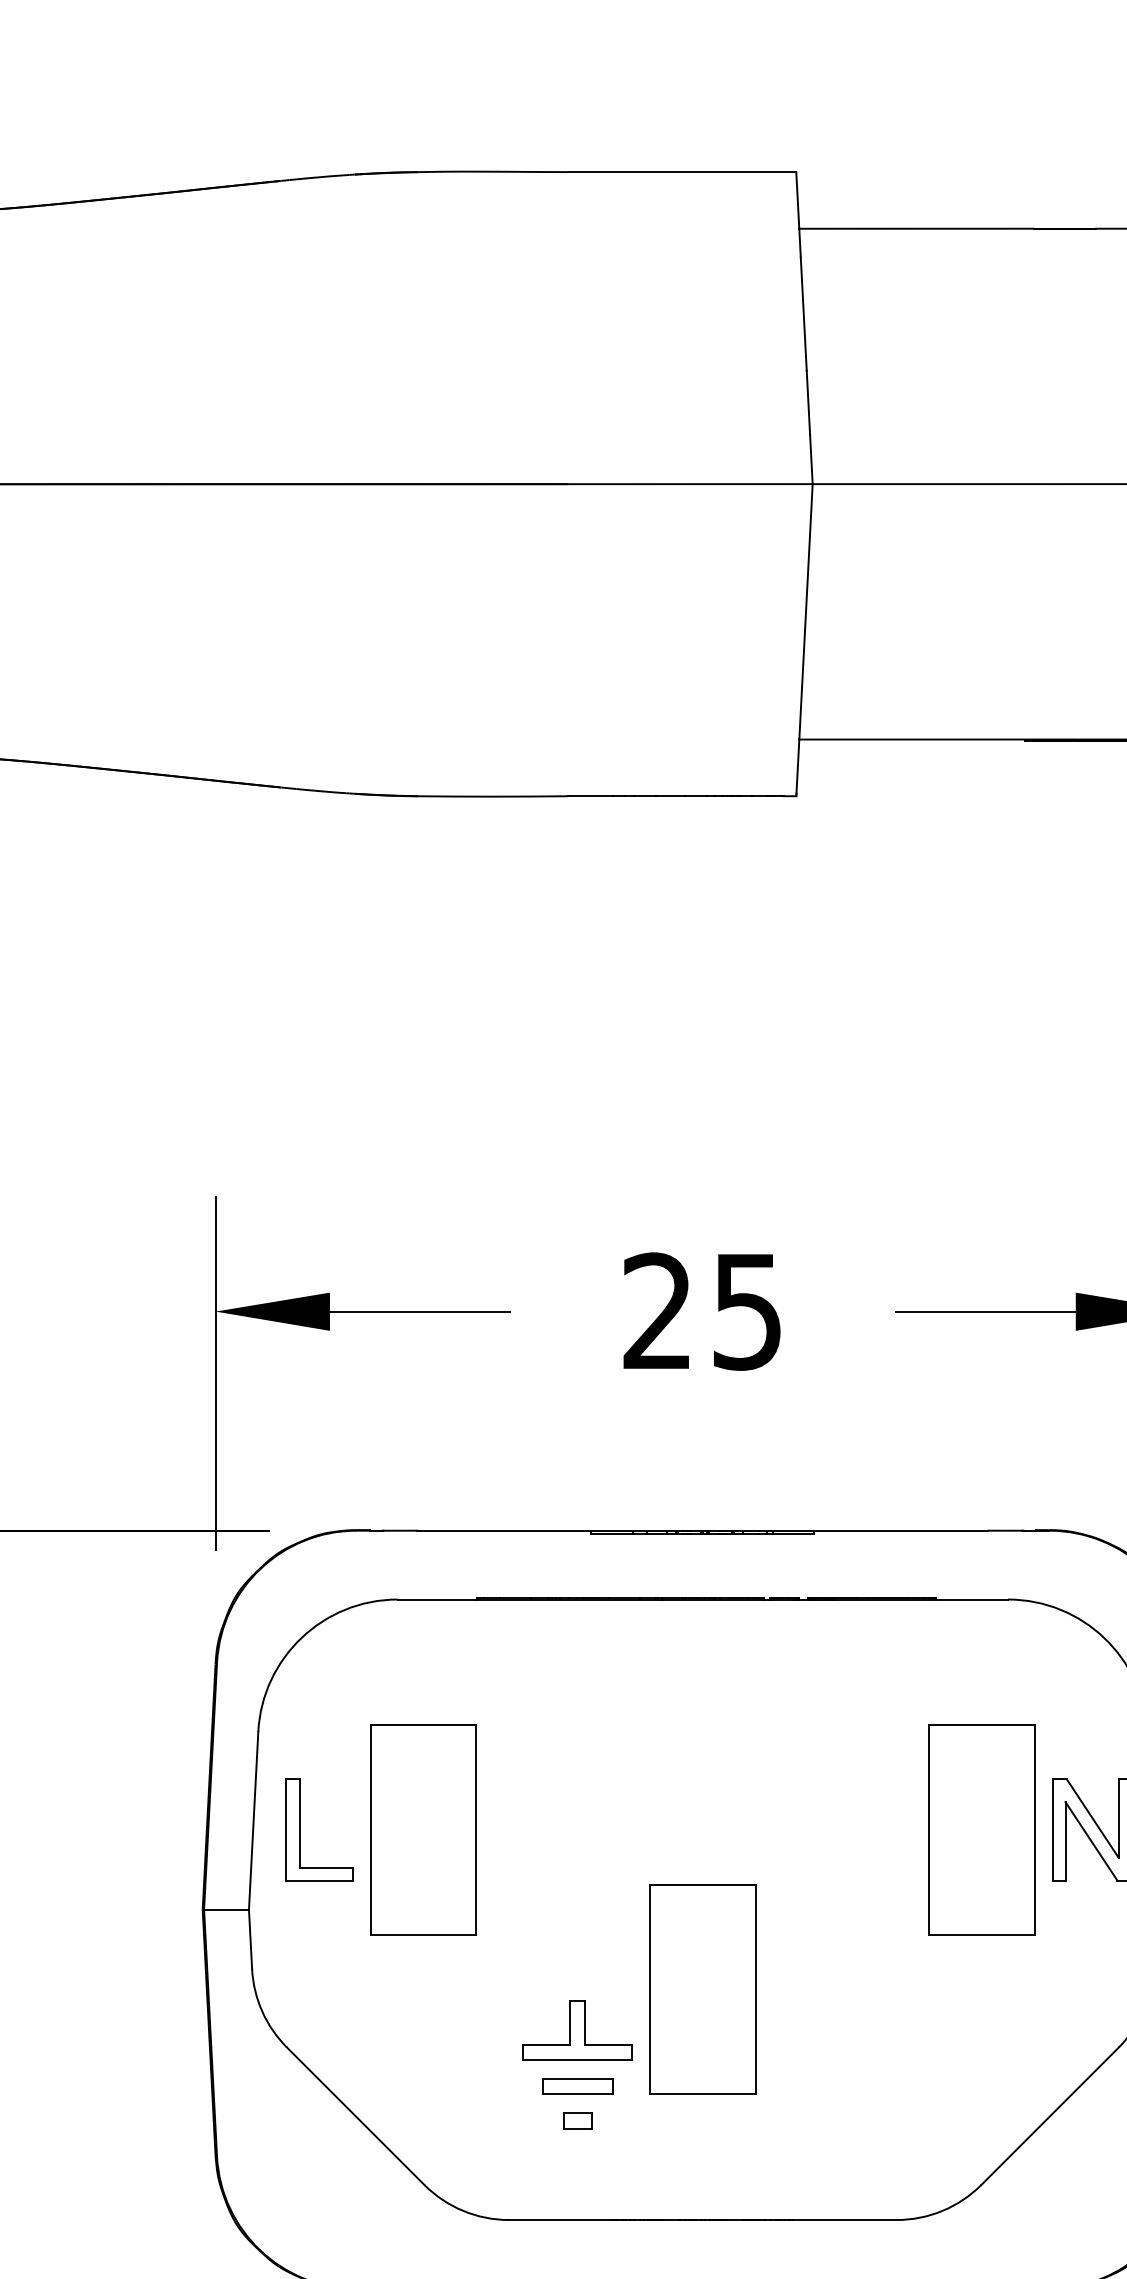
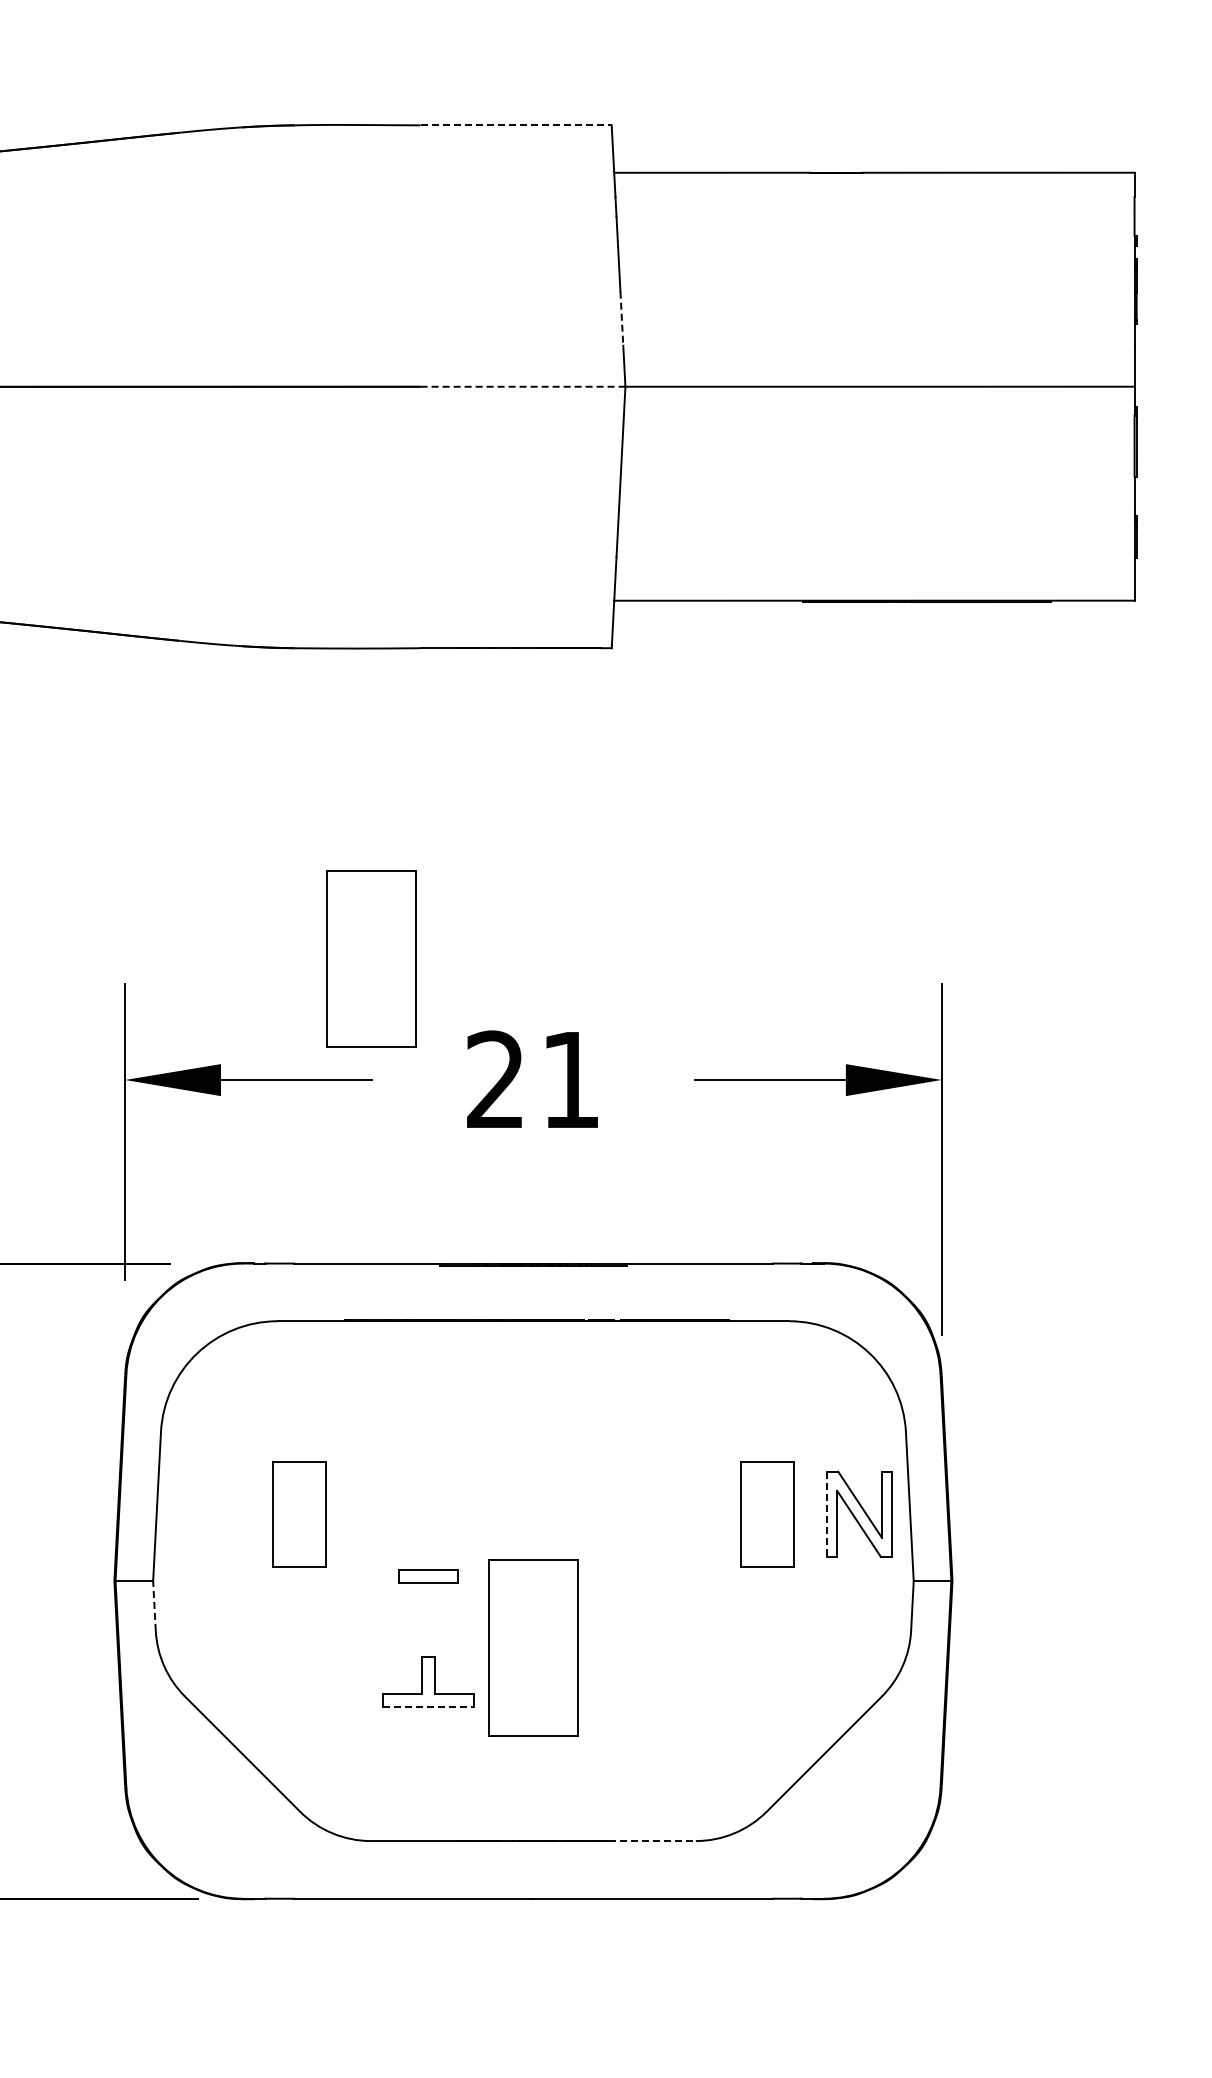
line: (682, 172) -> (516, 125), solid -> dashed
line: (807, 403) -> (621, 319), solid -> dashed
line: (691, 483) -> (523, 386), solid -> dashed
part: (509, 1166) -> (371, 958), added
text: (747, 1312) -> (570, 1080), 25 -> 21
part: (300, 1830) -> (196, 1514), removed
part: (423, 1830) -> (299, 1514), size x0.6
part: (982, 1830) -> (767, 1514), size x0.6
line: (1052, 1830) -> (826, 1514), solid -> dashed
line: (250, 1940) -> (154, 1606), solid -> dashed
line: (577, 2060) -> (428, 1707), solid -> dashed
part: (577, 2086) -> (428, 1576), moved
part: (577, 2120) -> (428, 1757), removed
line: (844, 2220) -> (652, 1841), solid -> dashed

